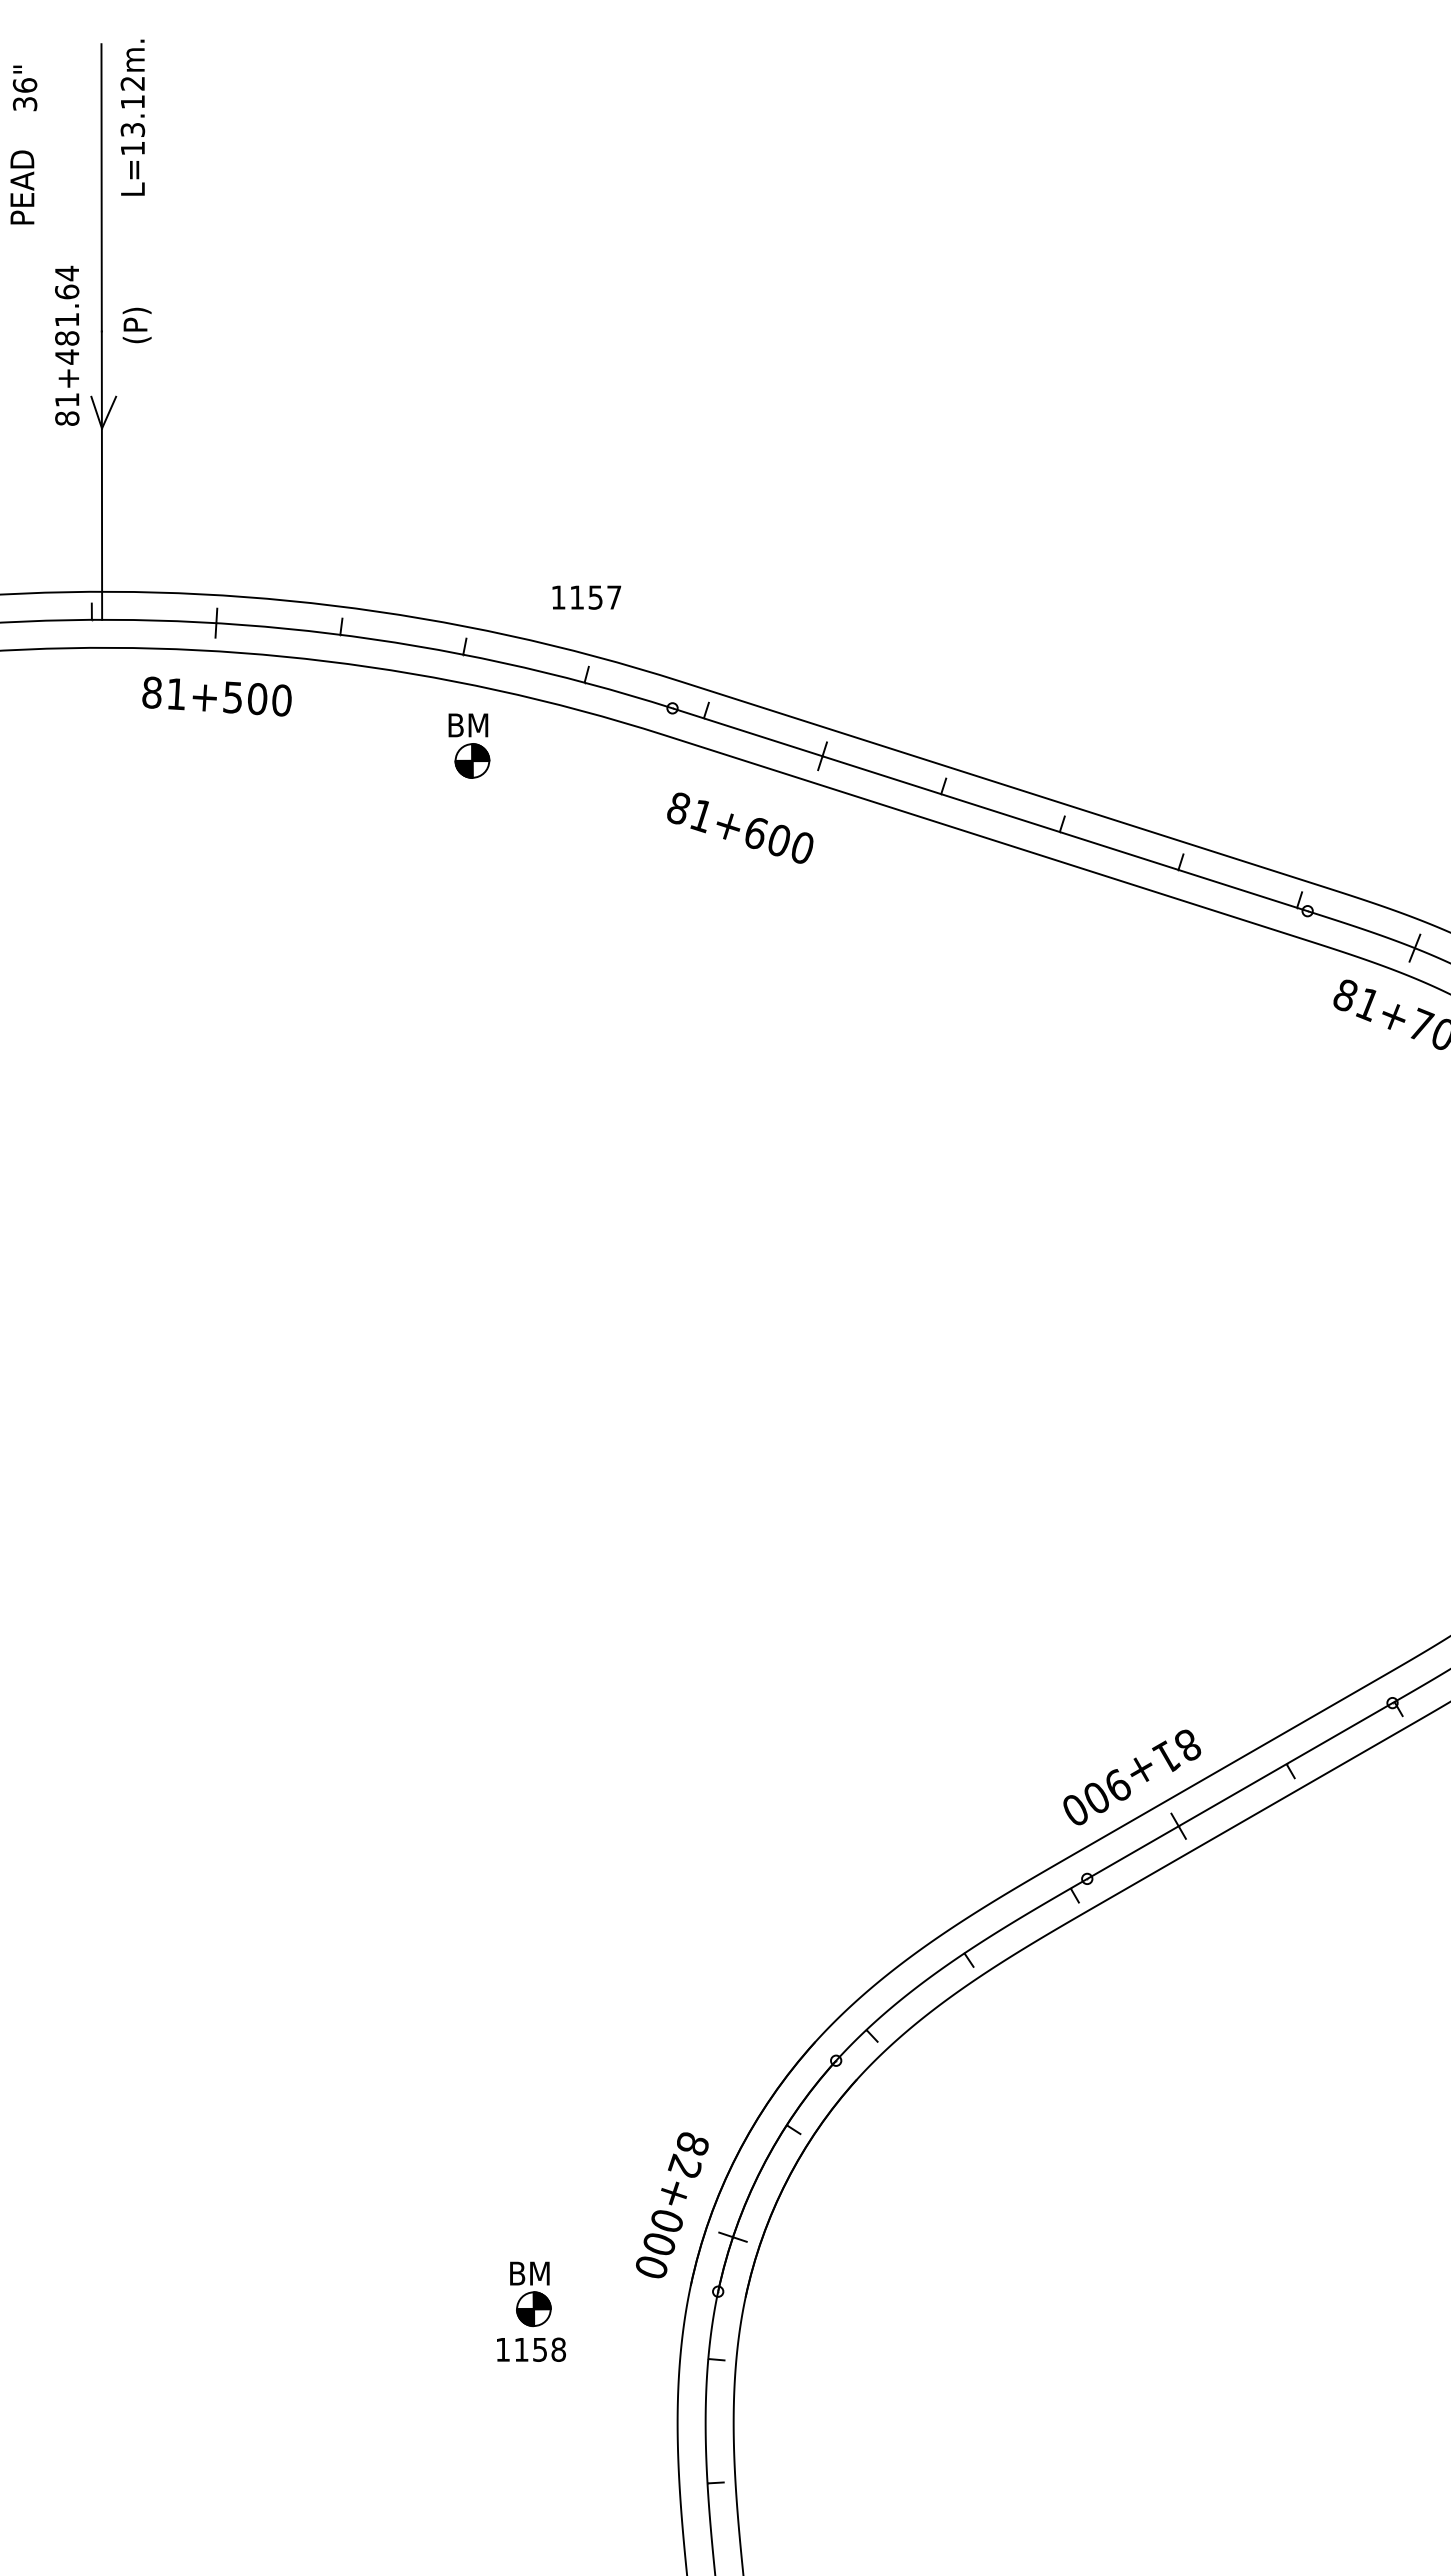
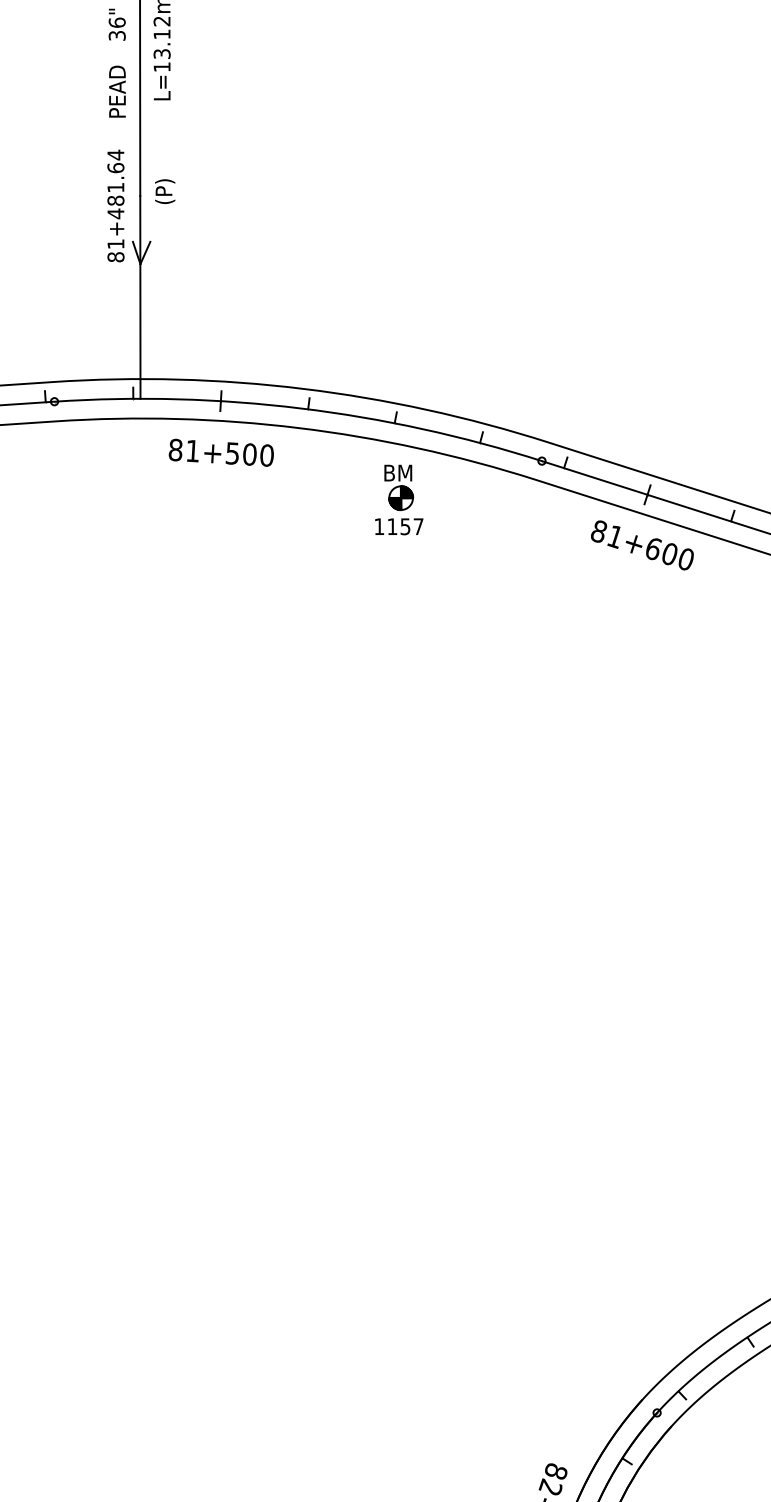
text: (24, 88) -> (116, 24), moved
text: (22, 187) -> (117, 91), moved
text: (586, 597) -> (399, 526), moved
text: (740, 827) -> (642, 544), moved

